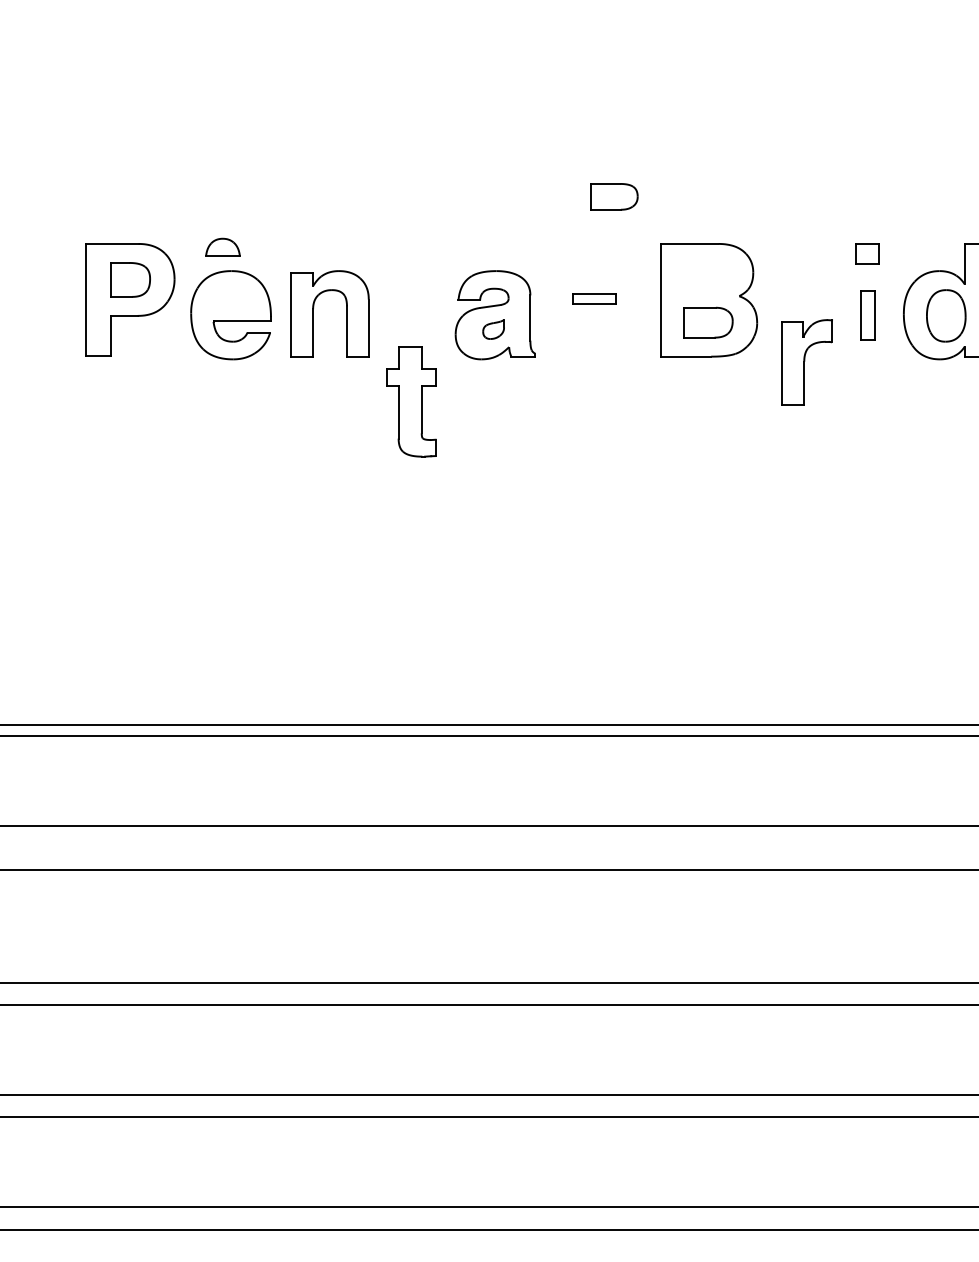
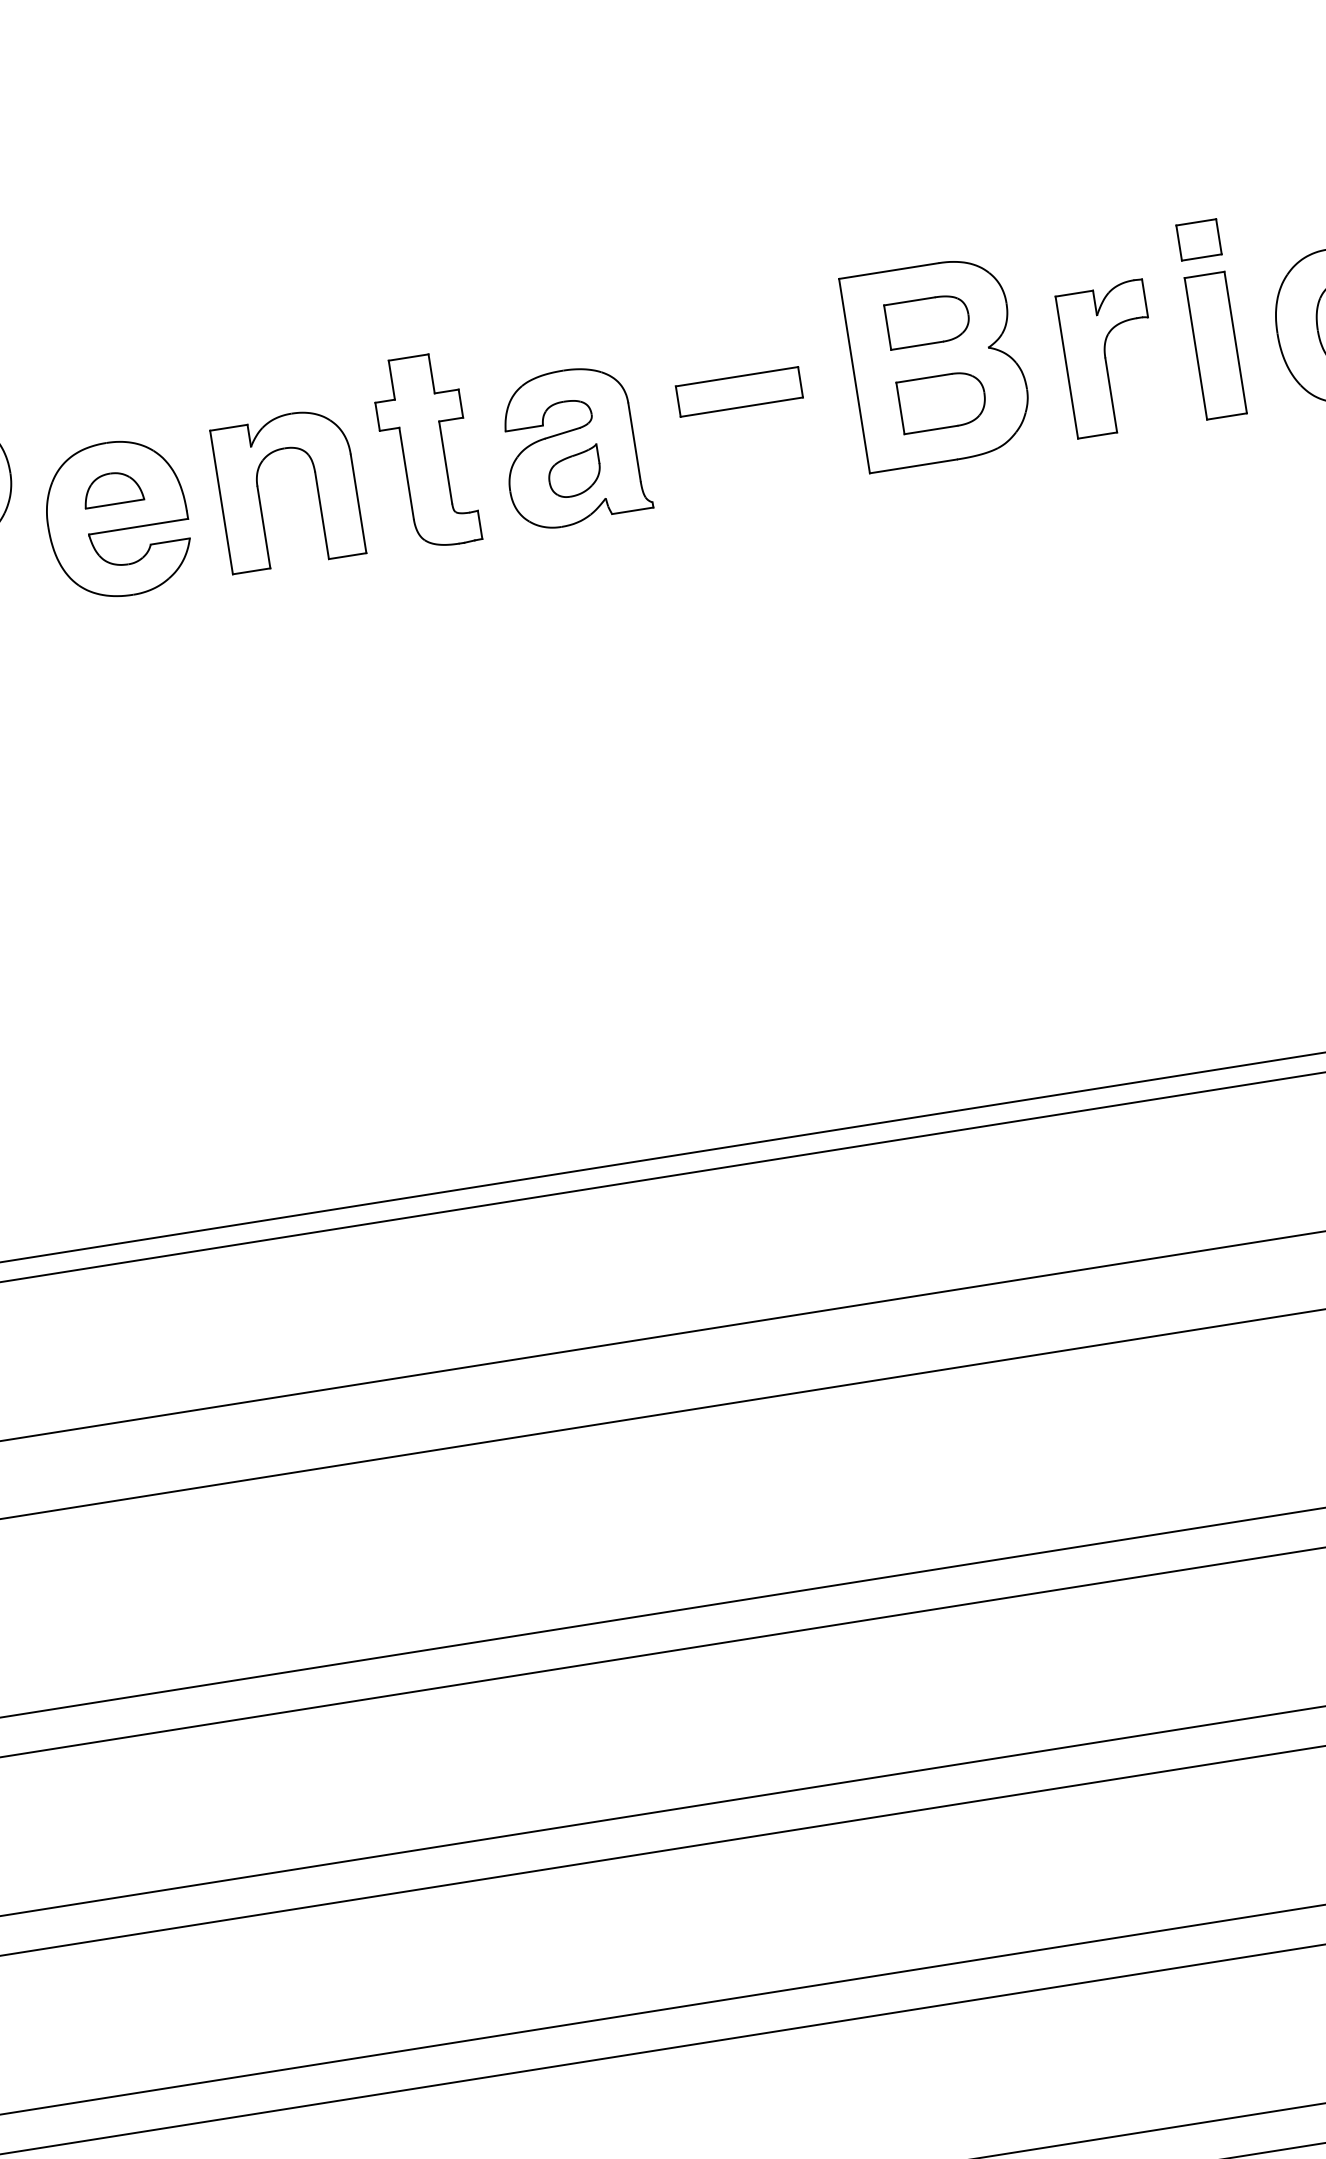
part: (614, 196) -> (928, 320), moved
part: (222, 246) -> (111, 487), moved
part: (594, 298) -> (739, 391), size x1.67
part: (867, 315) -> (1215, 345), size x1.67
part: (493, 329) -> (574, 472), size x1.43
part: (806, 362) -> (1109, 359), moved
part: (411, 401) -> (425, 451), moved

